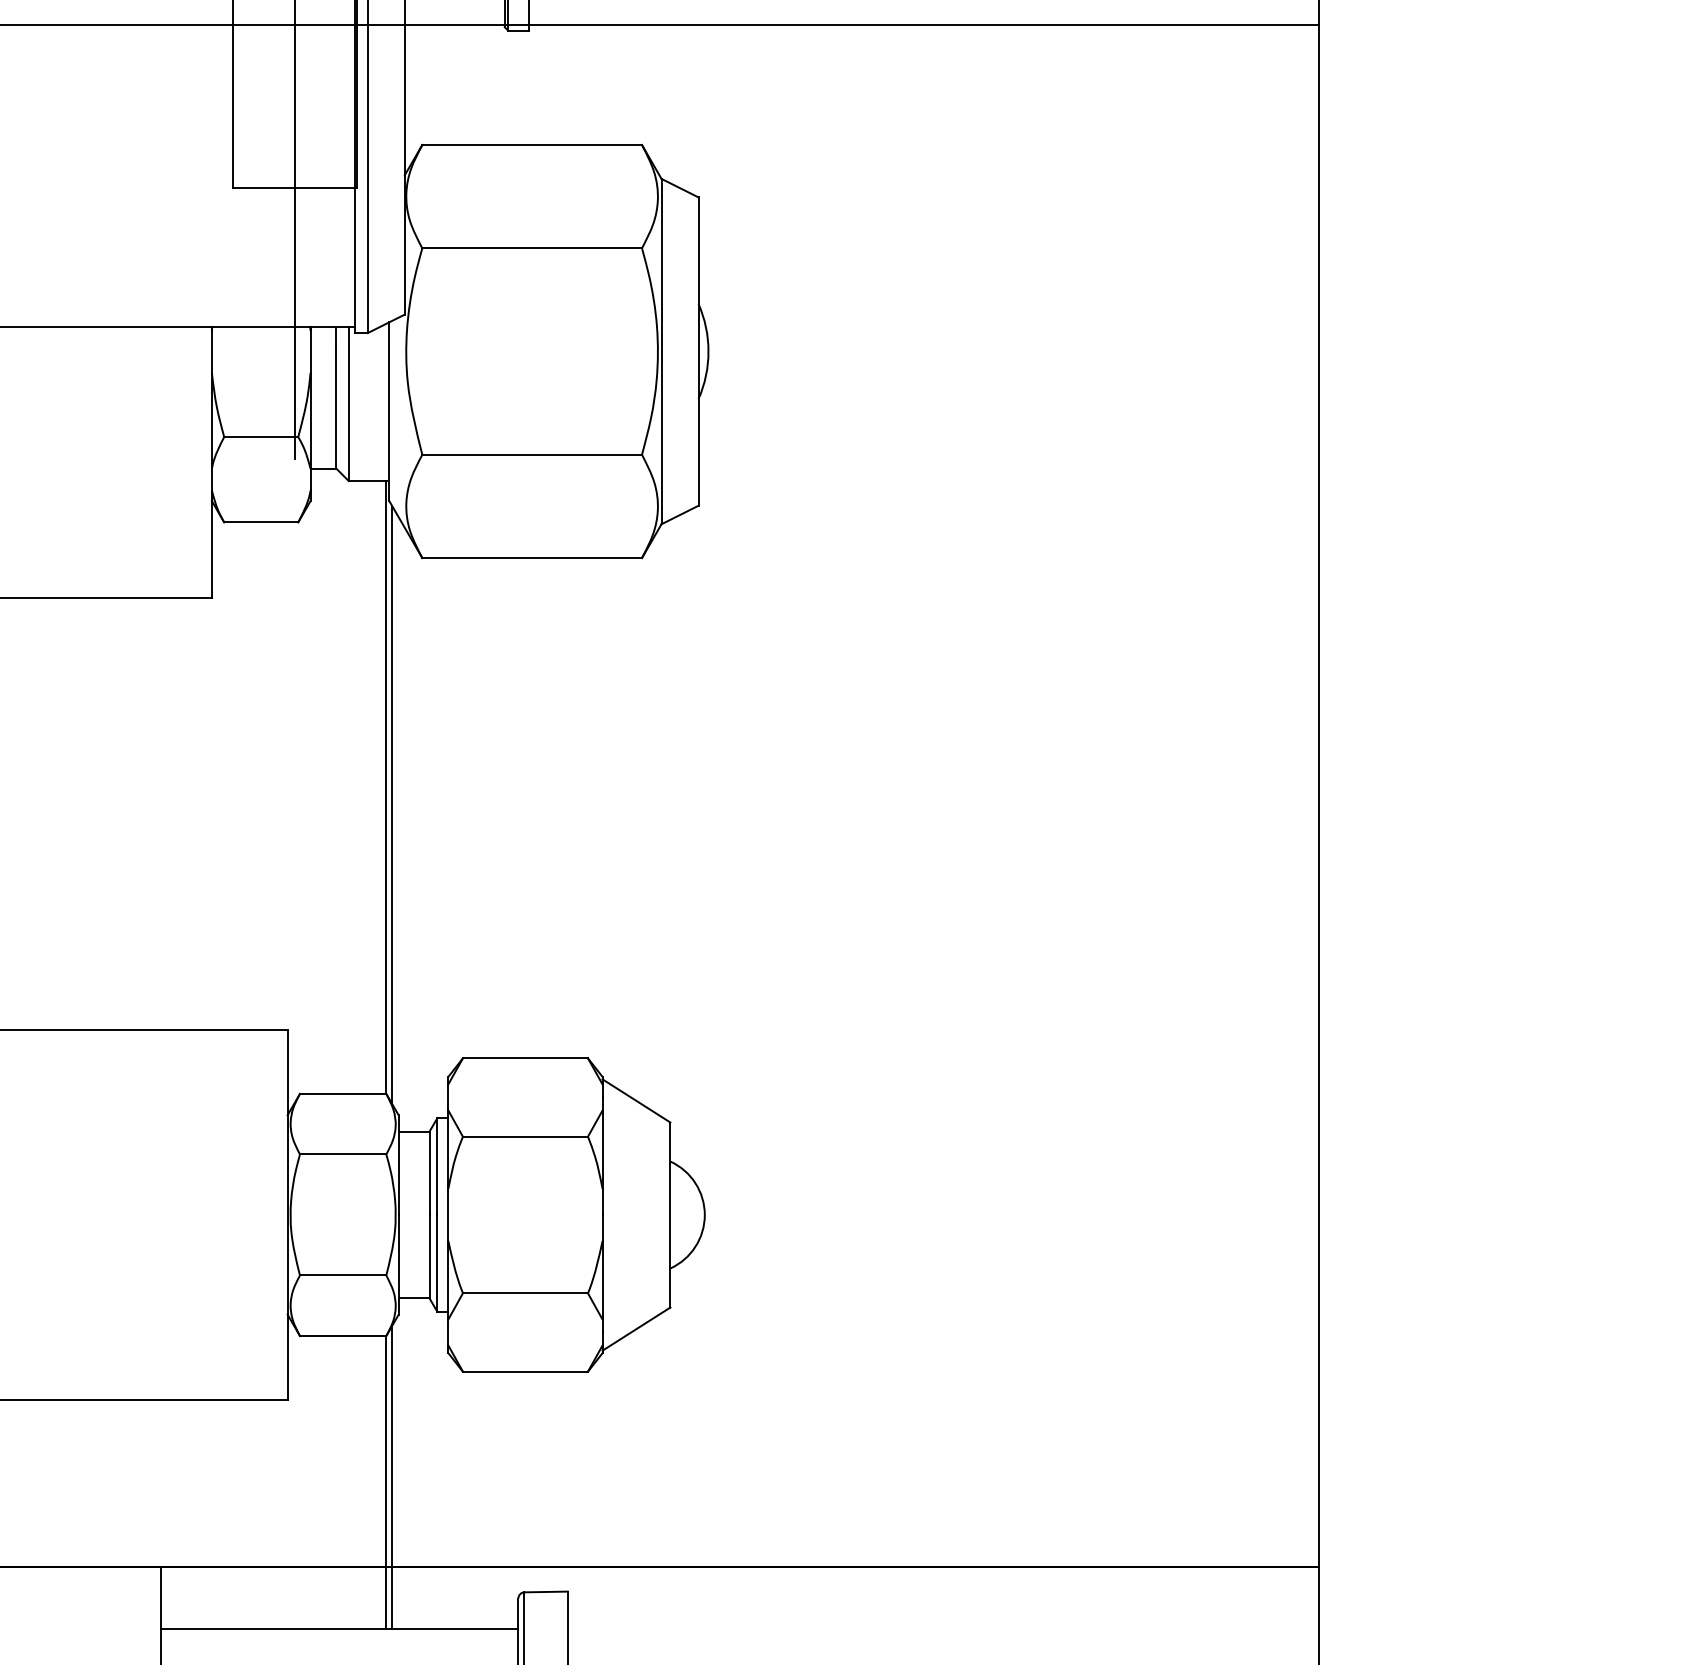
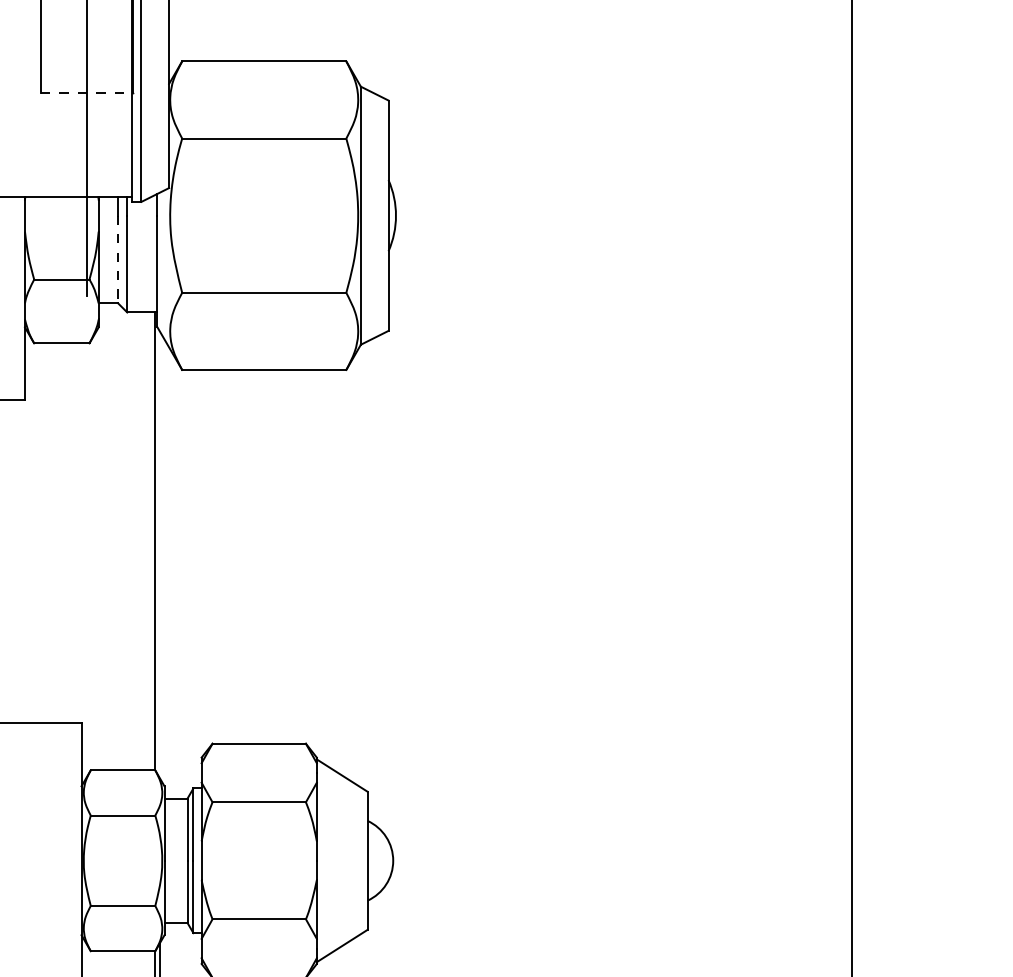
line: (295, 187) -> (87, 93), solid -> dashed
line: (336, 410) -> (118, 259), solid -> dashed
line: (392, 805) -> (159, 554), removed

